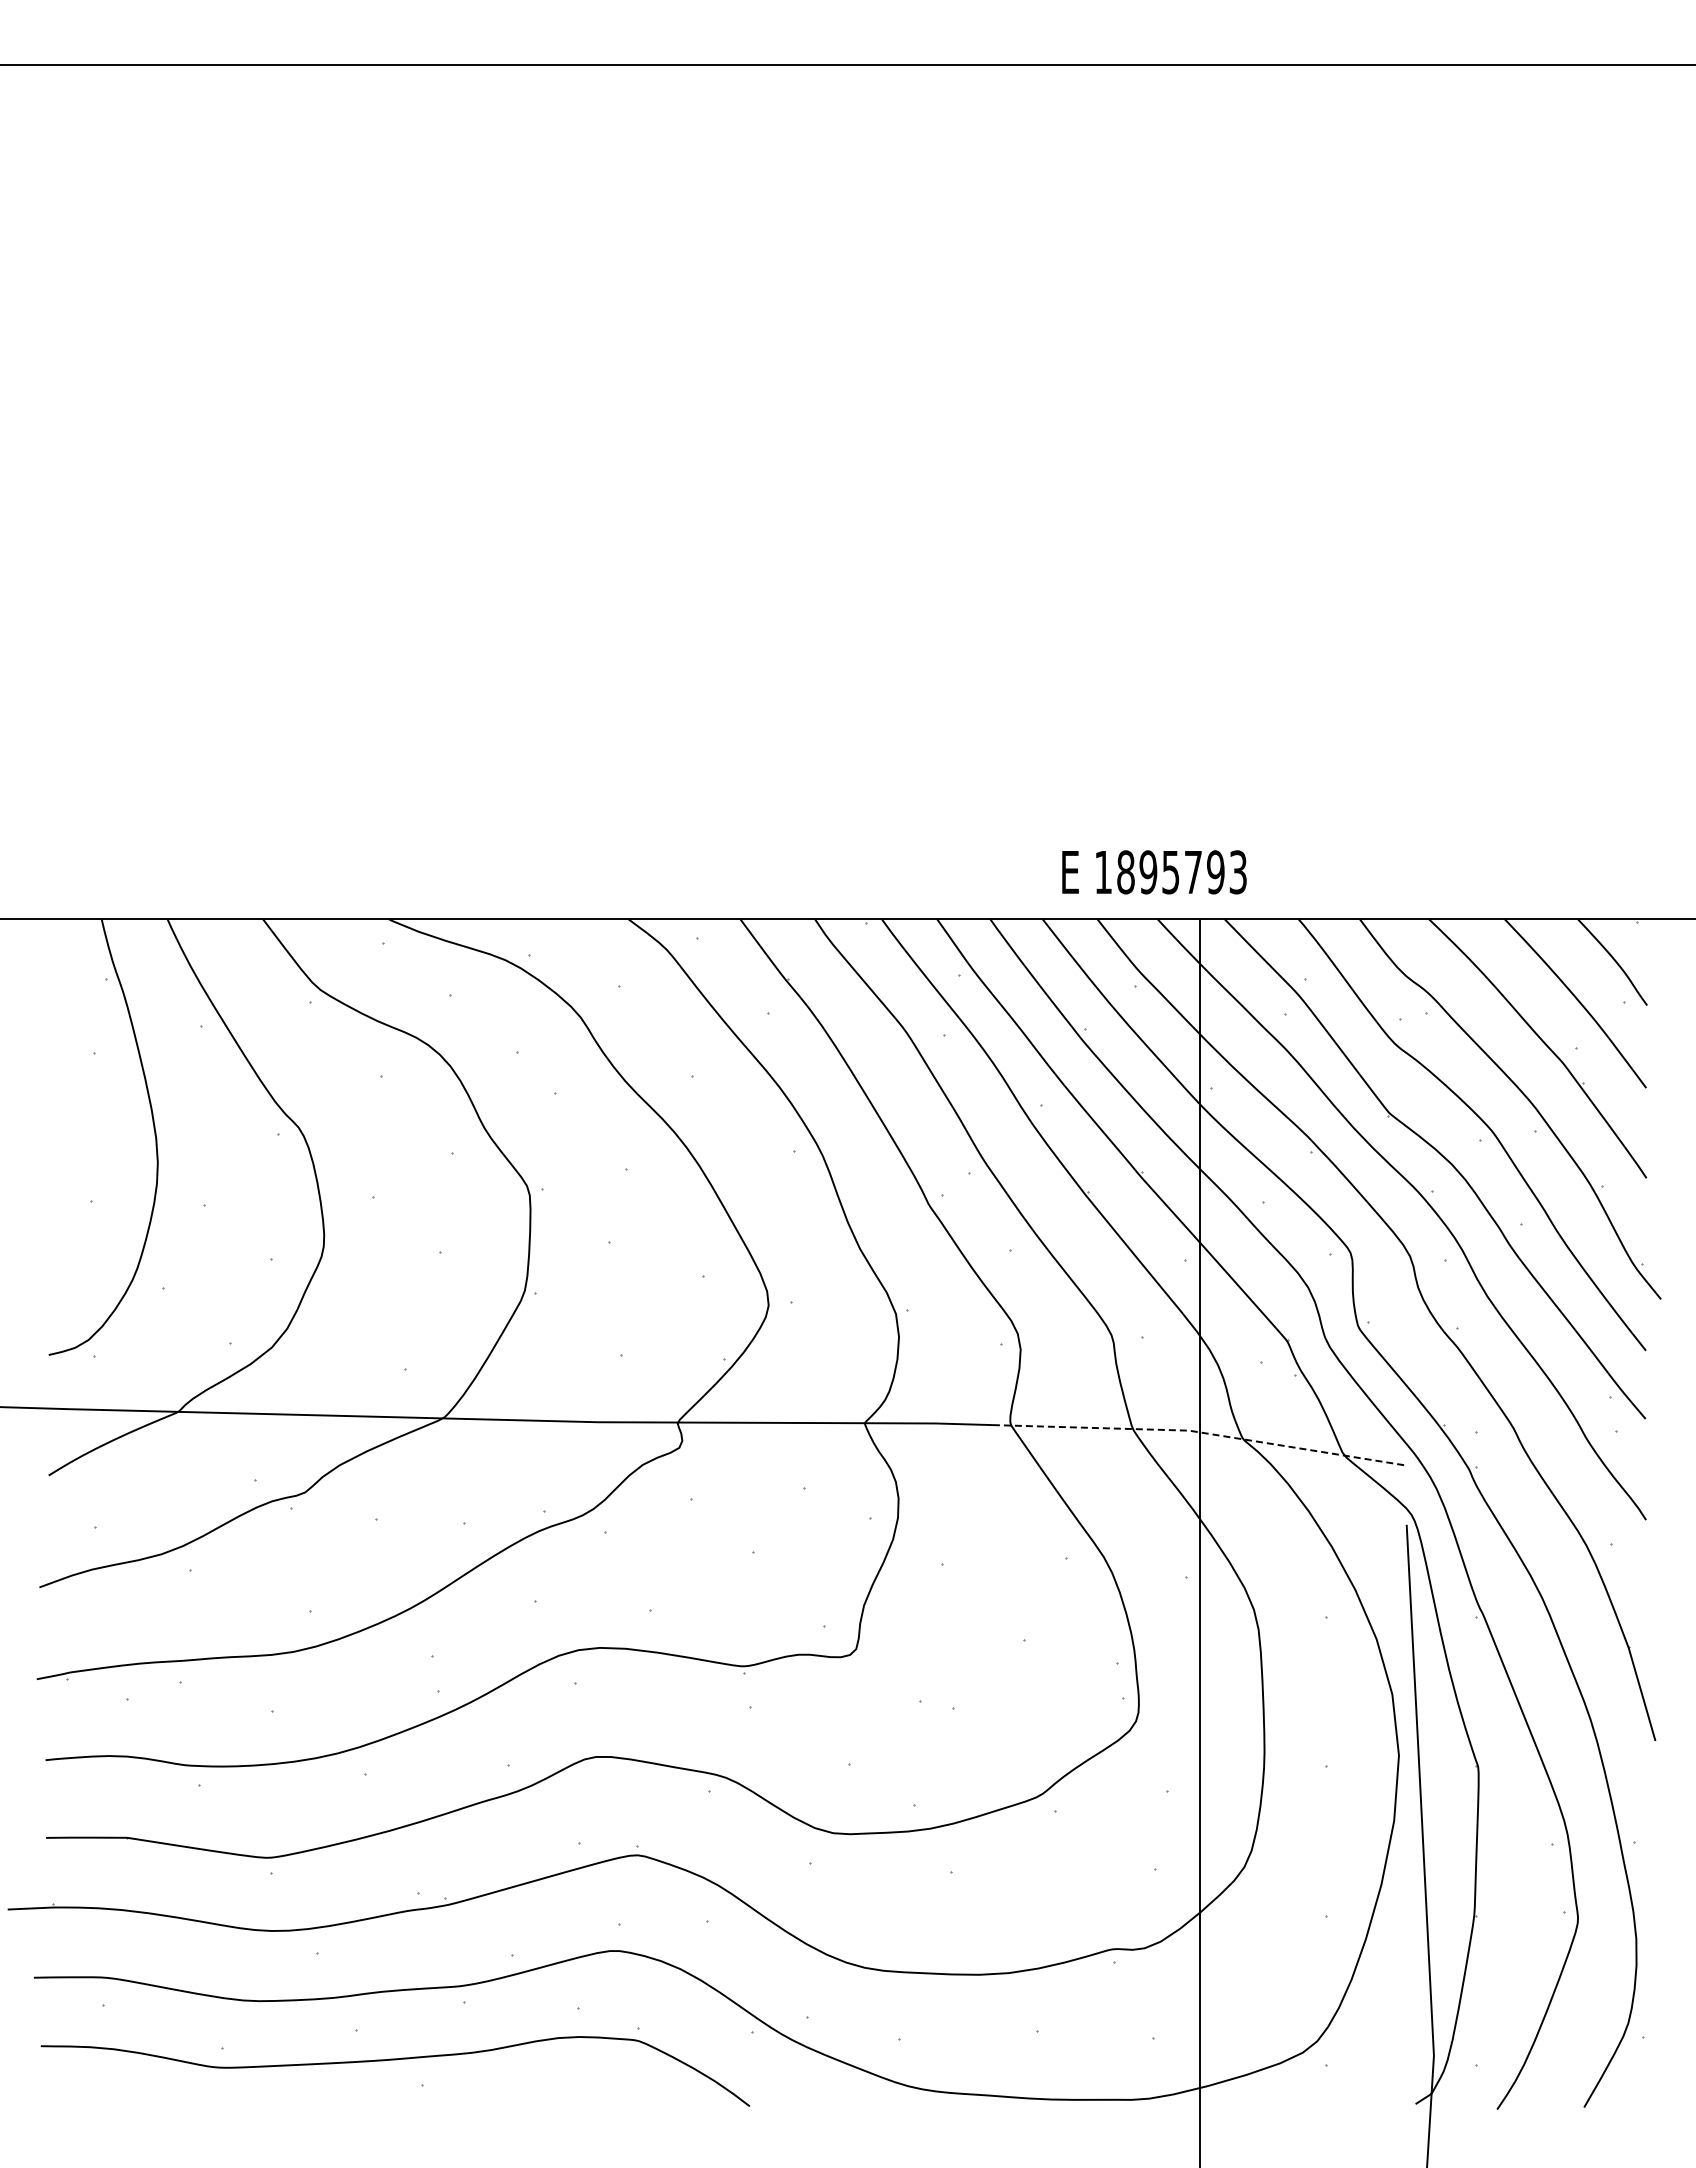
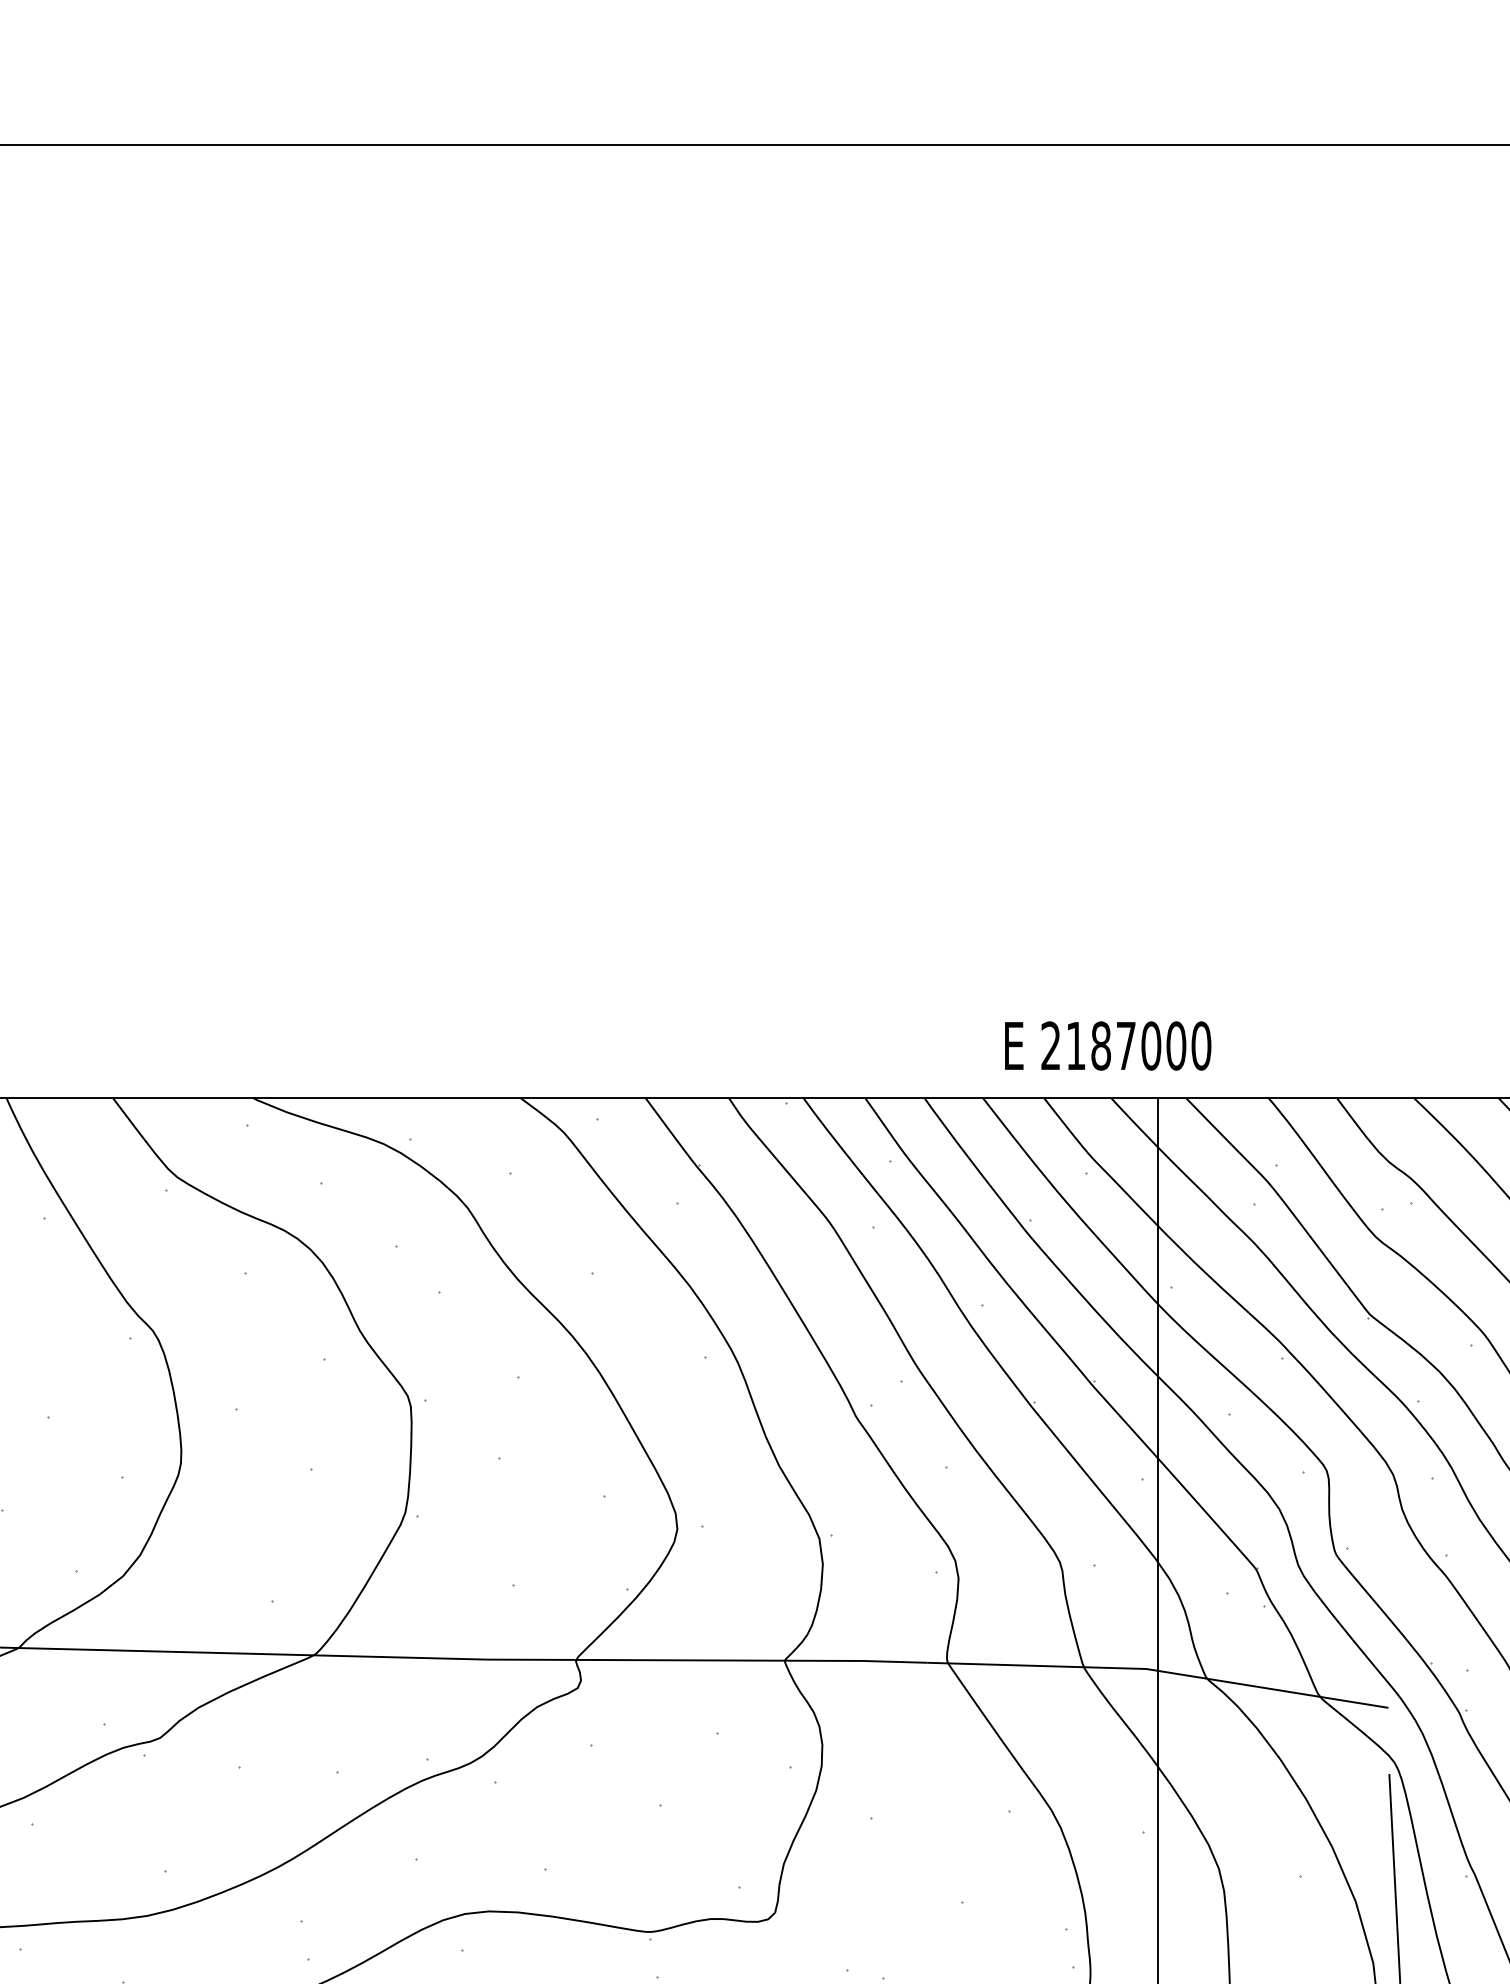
text: (1171, 872) -> (1126, 1046), 1895793 -> 2187000
line: (1199, 1432) -> (1158, 1671), dashed -> solid

